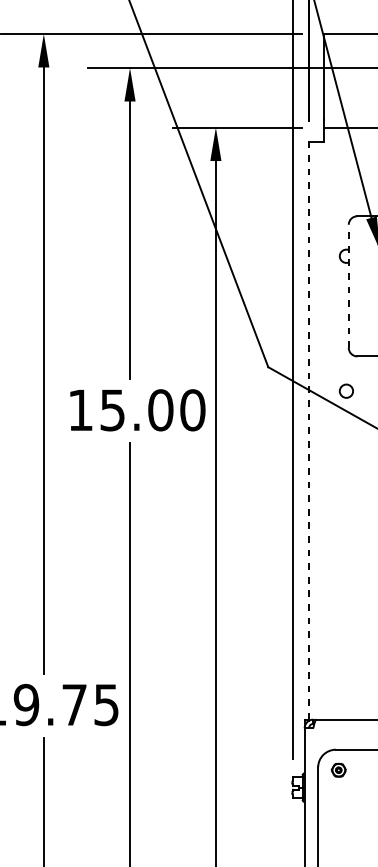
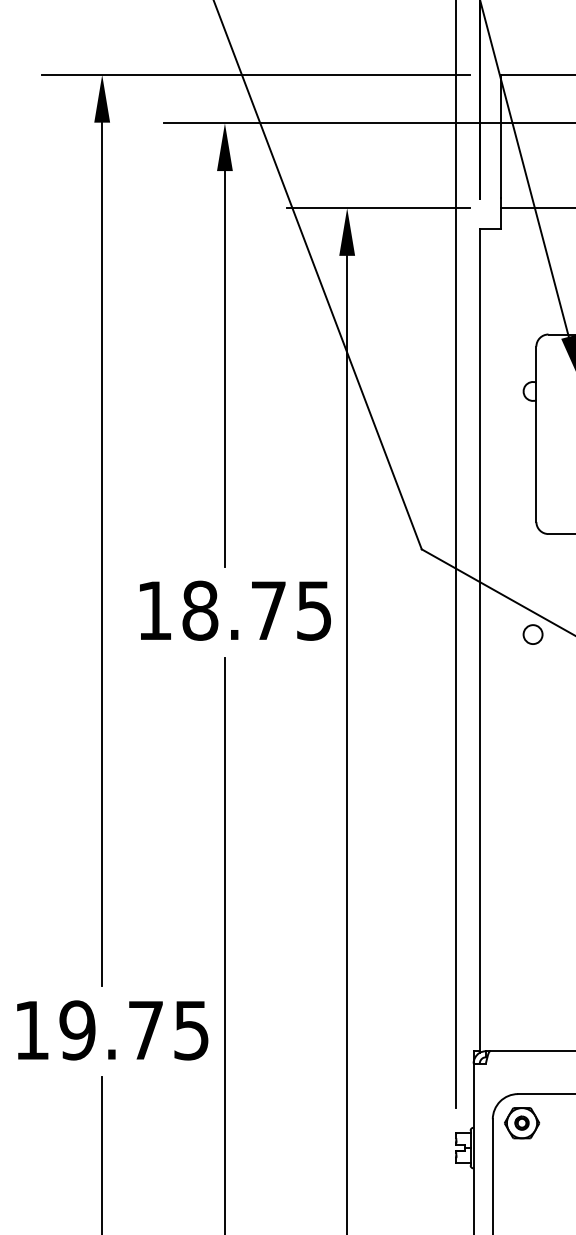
line: (348, 286) -> (536, 434), dashed -> solid
circle: (346, 391) -> (532, 634), moved
text: (152, 410) -> (257, 610), 15.00 -> 18.75
line: (308, 430) -> (479, 639), dashed -> solid
part: (339, 770) -> (522, 1123), size x1.67

